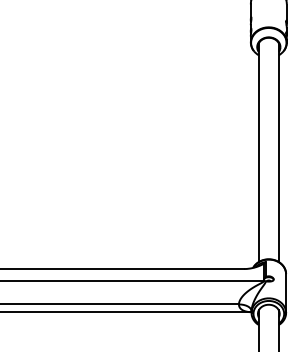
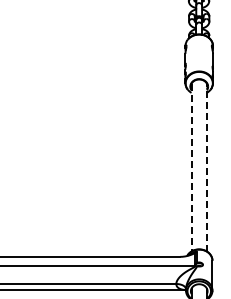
line: (258, 152) -> (191, 167), solid -> dashed
line: (278, 152) -> (206, 167), solid -> dashed

